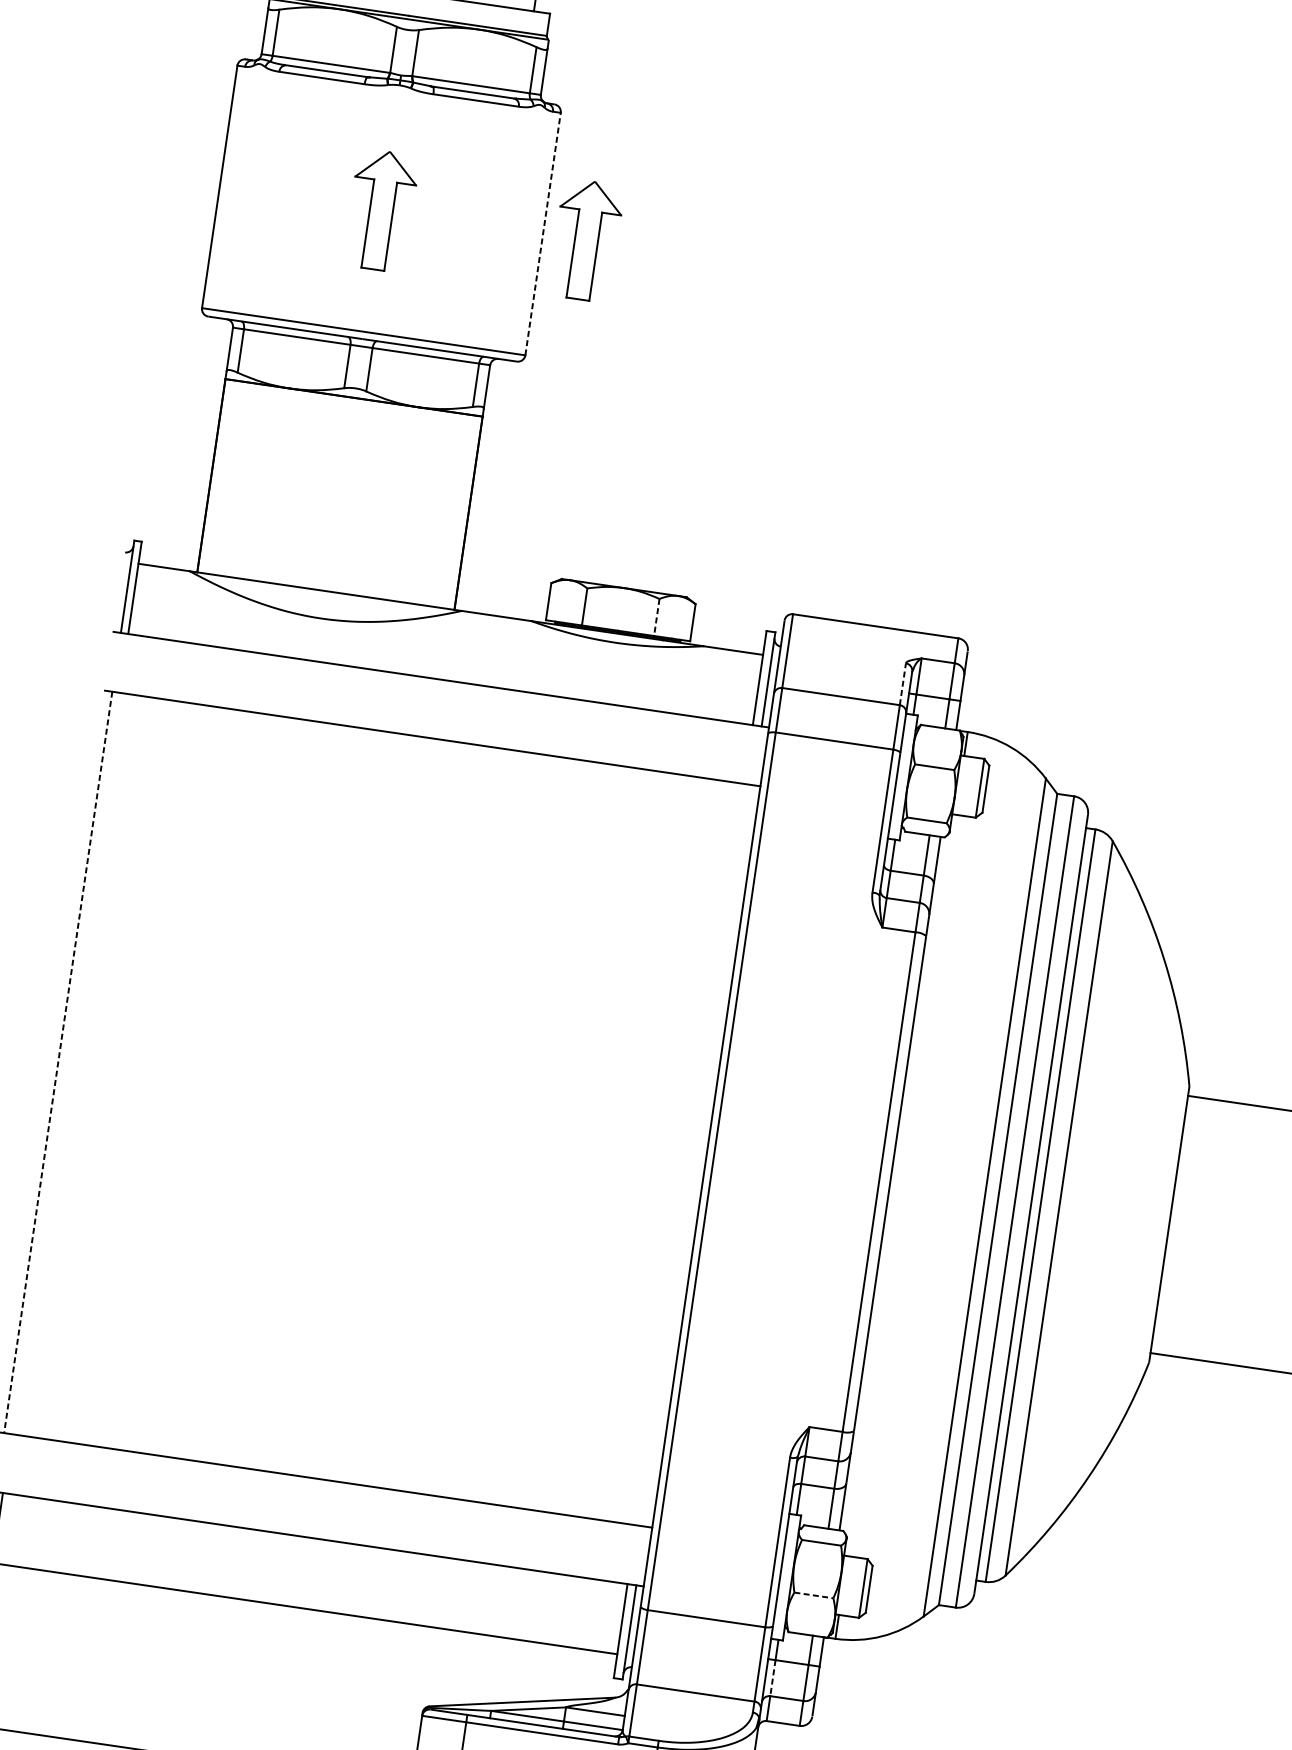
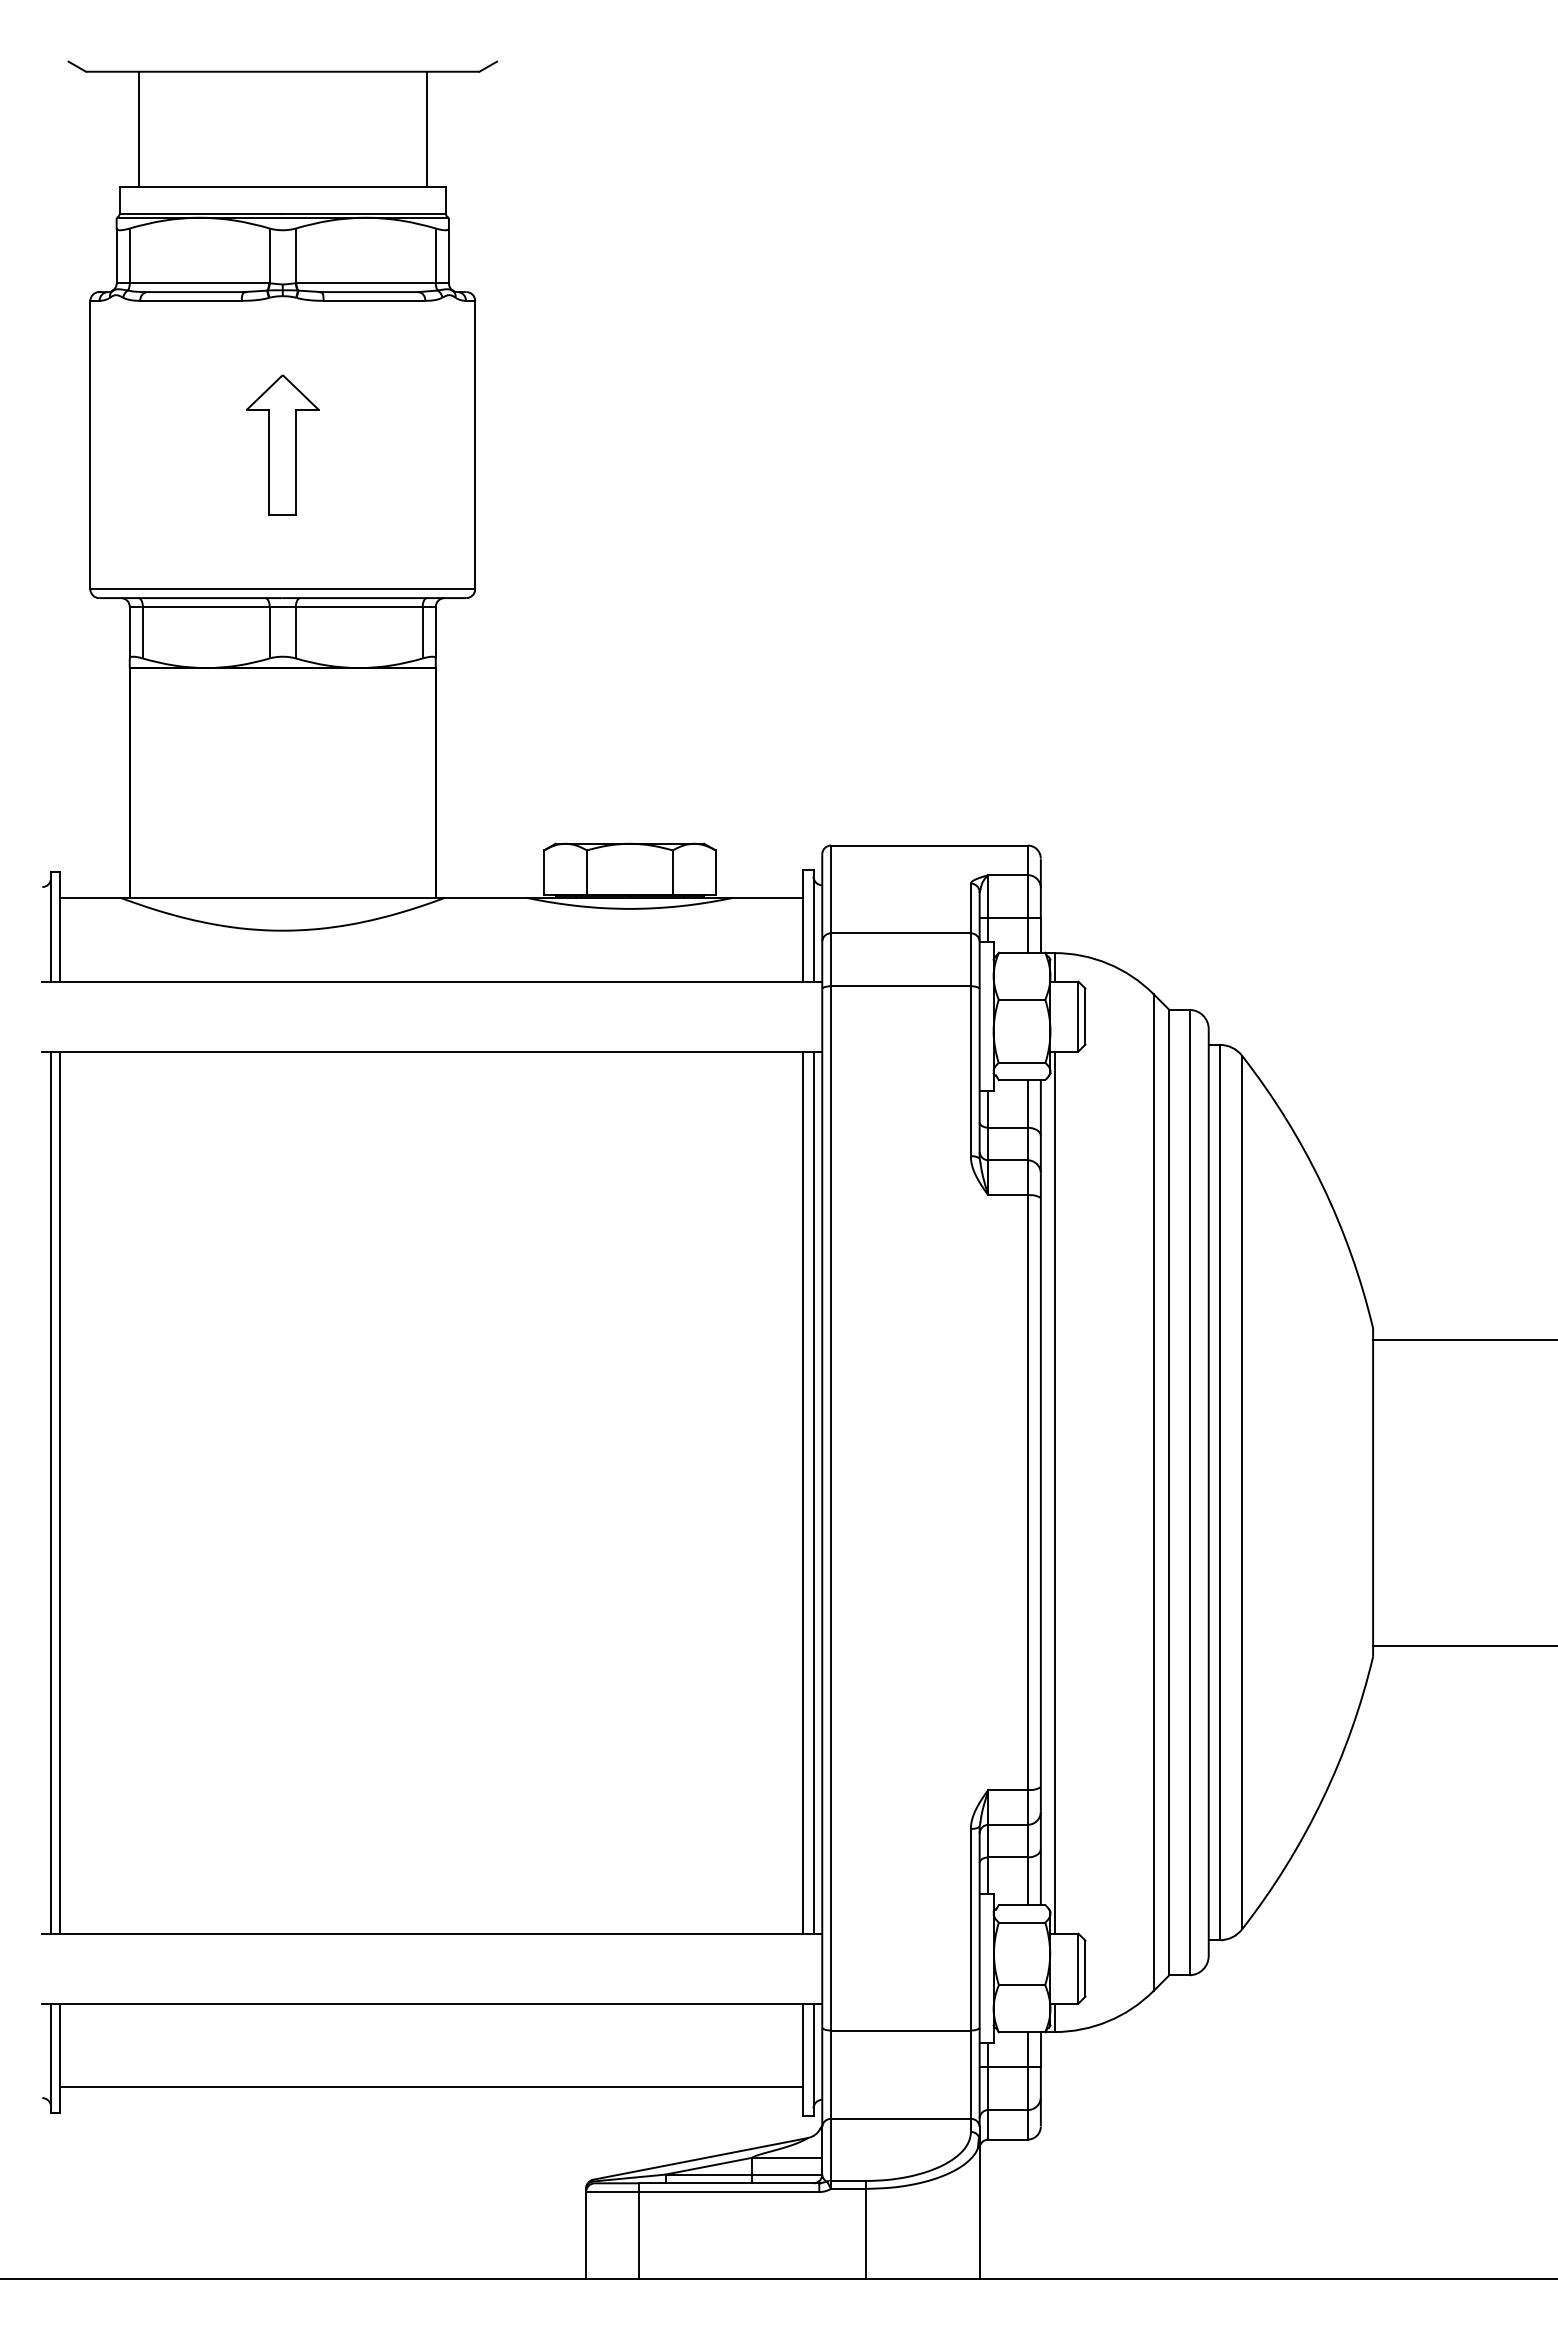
line: (543, 233) -> (475, 444), dashed -> solid
part: (586, 239) -> (526, 444), removed
line: (656, 617) -> (672, 872), dashed -> solid
line: (902, 684) -> (970, 908), dashed -> solid
line: (58, 1063) -> (51, 1493), dashed -> solid
line: (65, 1063) -> (59, 1492), added
line: (690, 1154) -> (803, 1492), added
line: (699, 1155) -> (813, 1492), added
line: (901, 1185) -> (1054, 1492), added
line: (814, 1595) -> (1022, 1985), dashed -> solid
line: (772, 1678) -> (988, 2089), dashed -> solid

